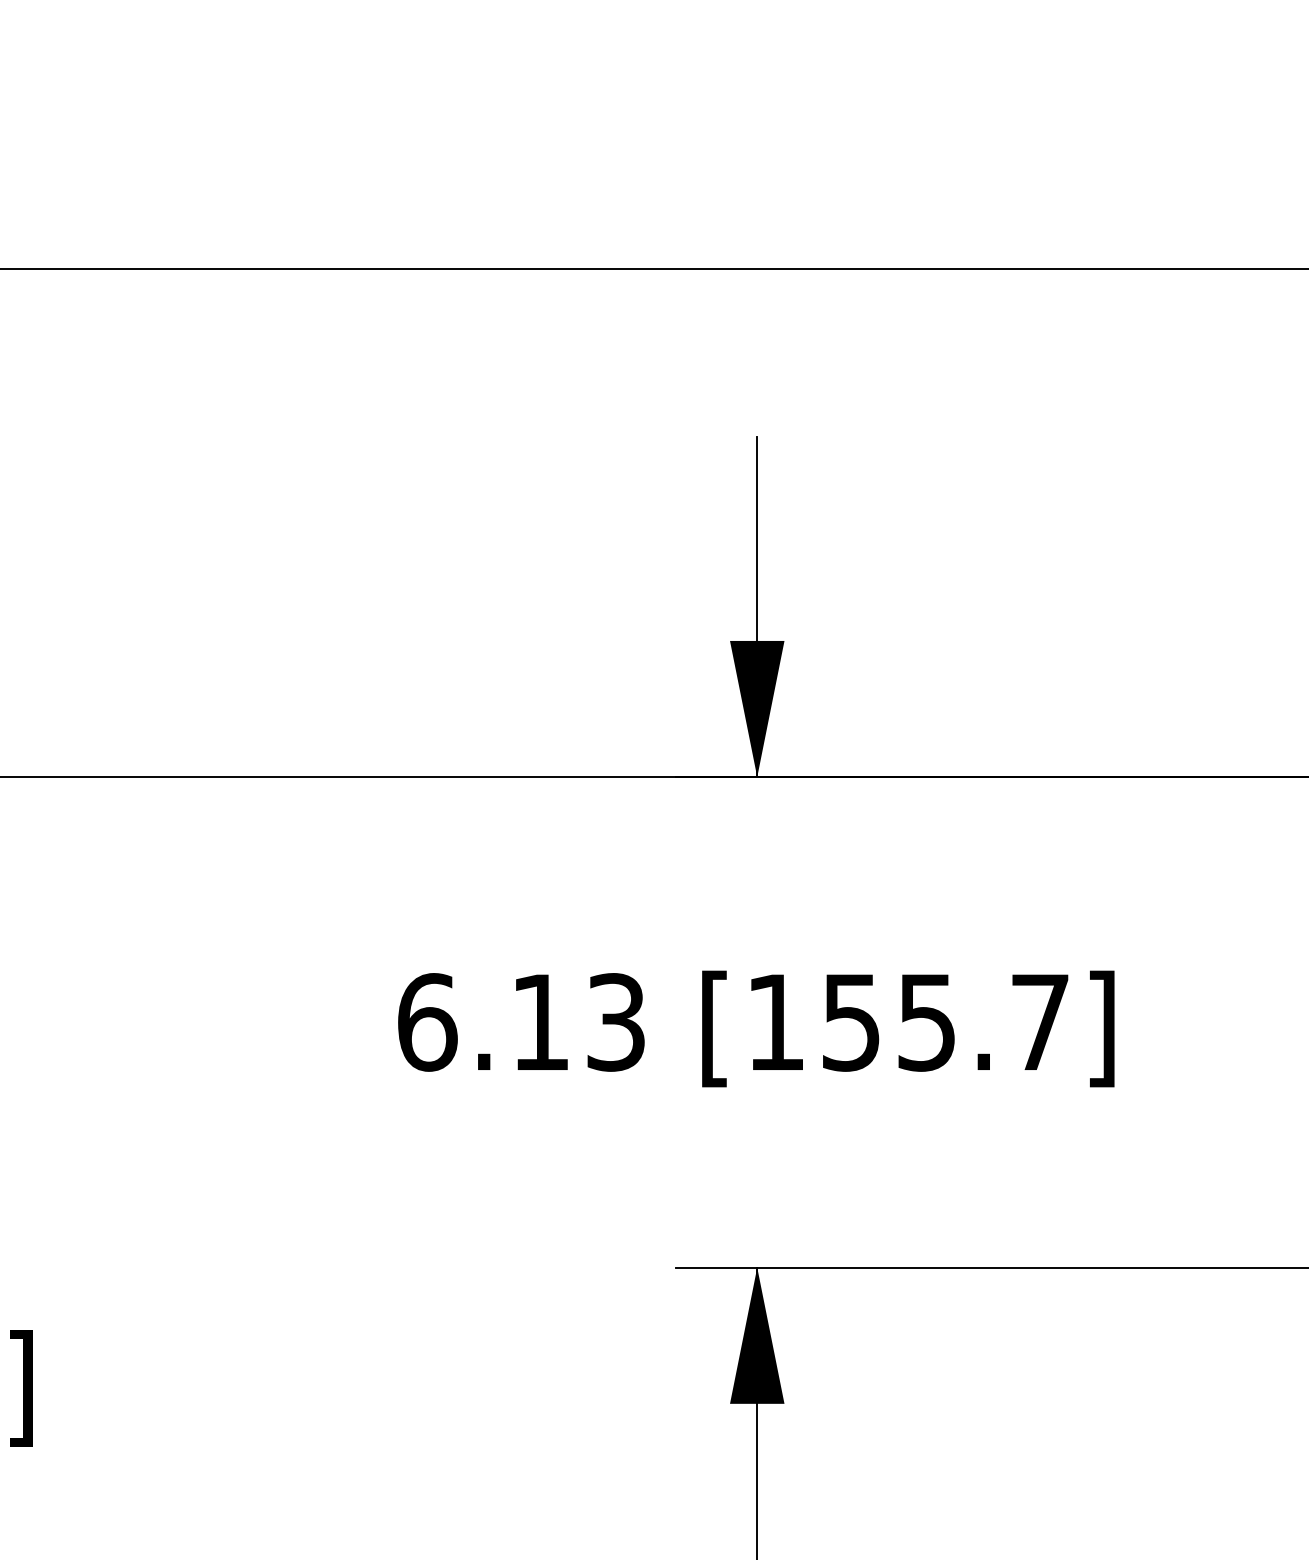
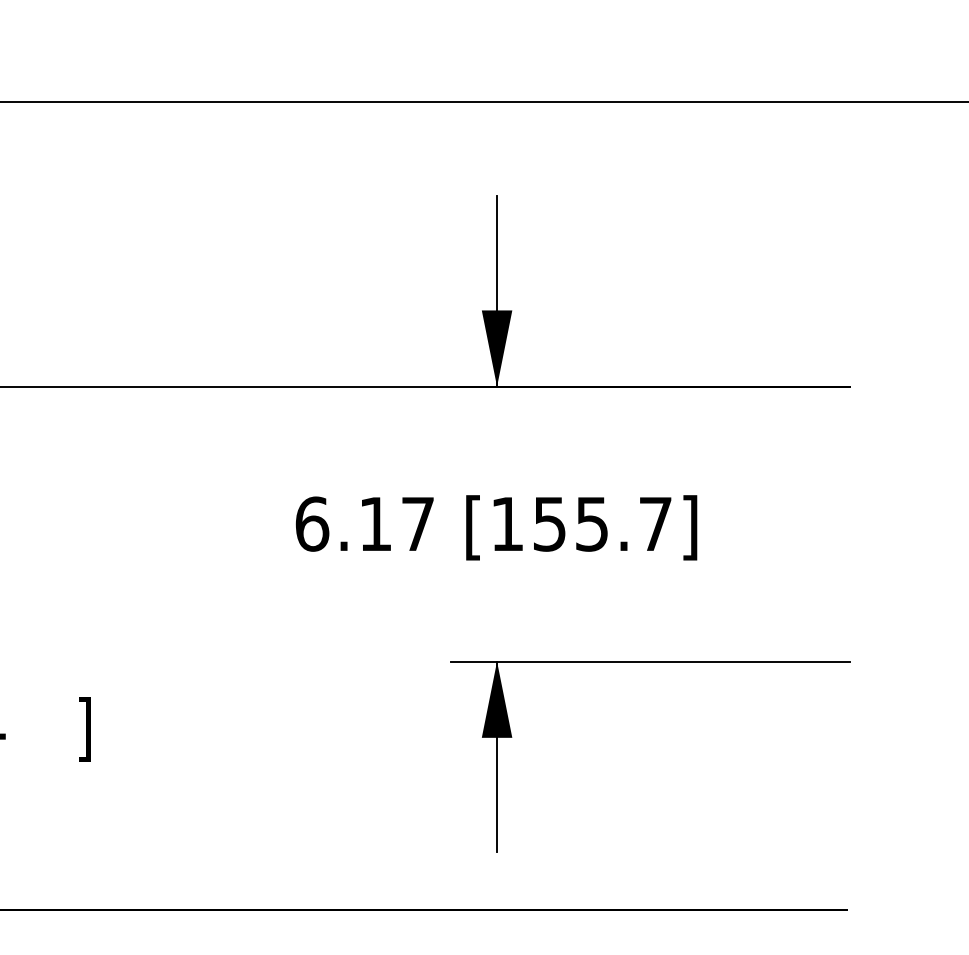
text: (615, 1021) -> (417, 523), 6.13 -> 6.17

